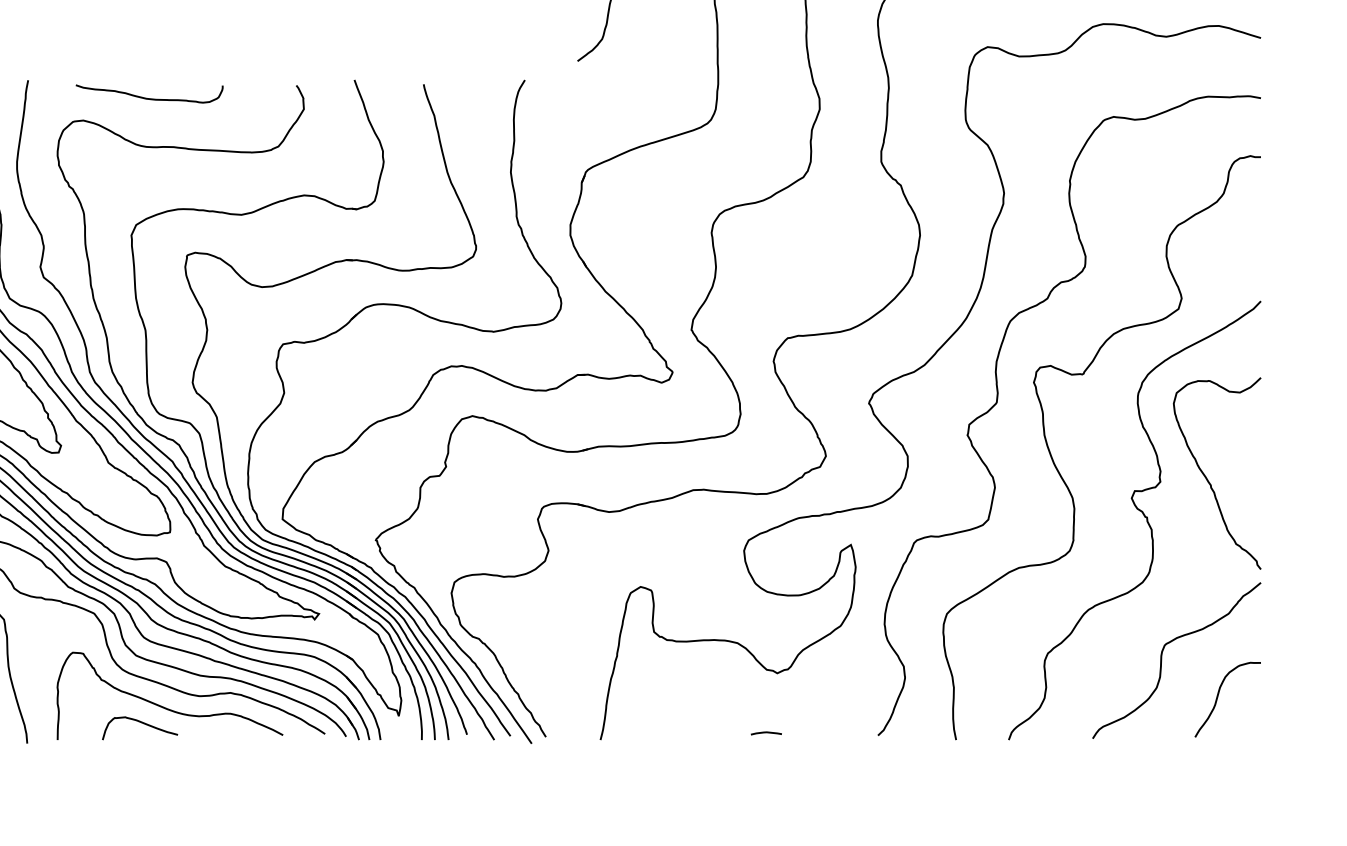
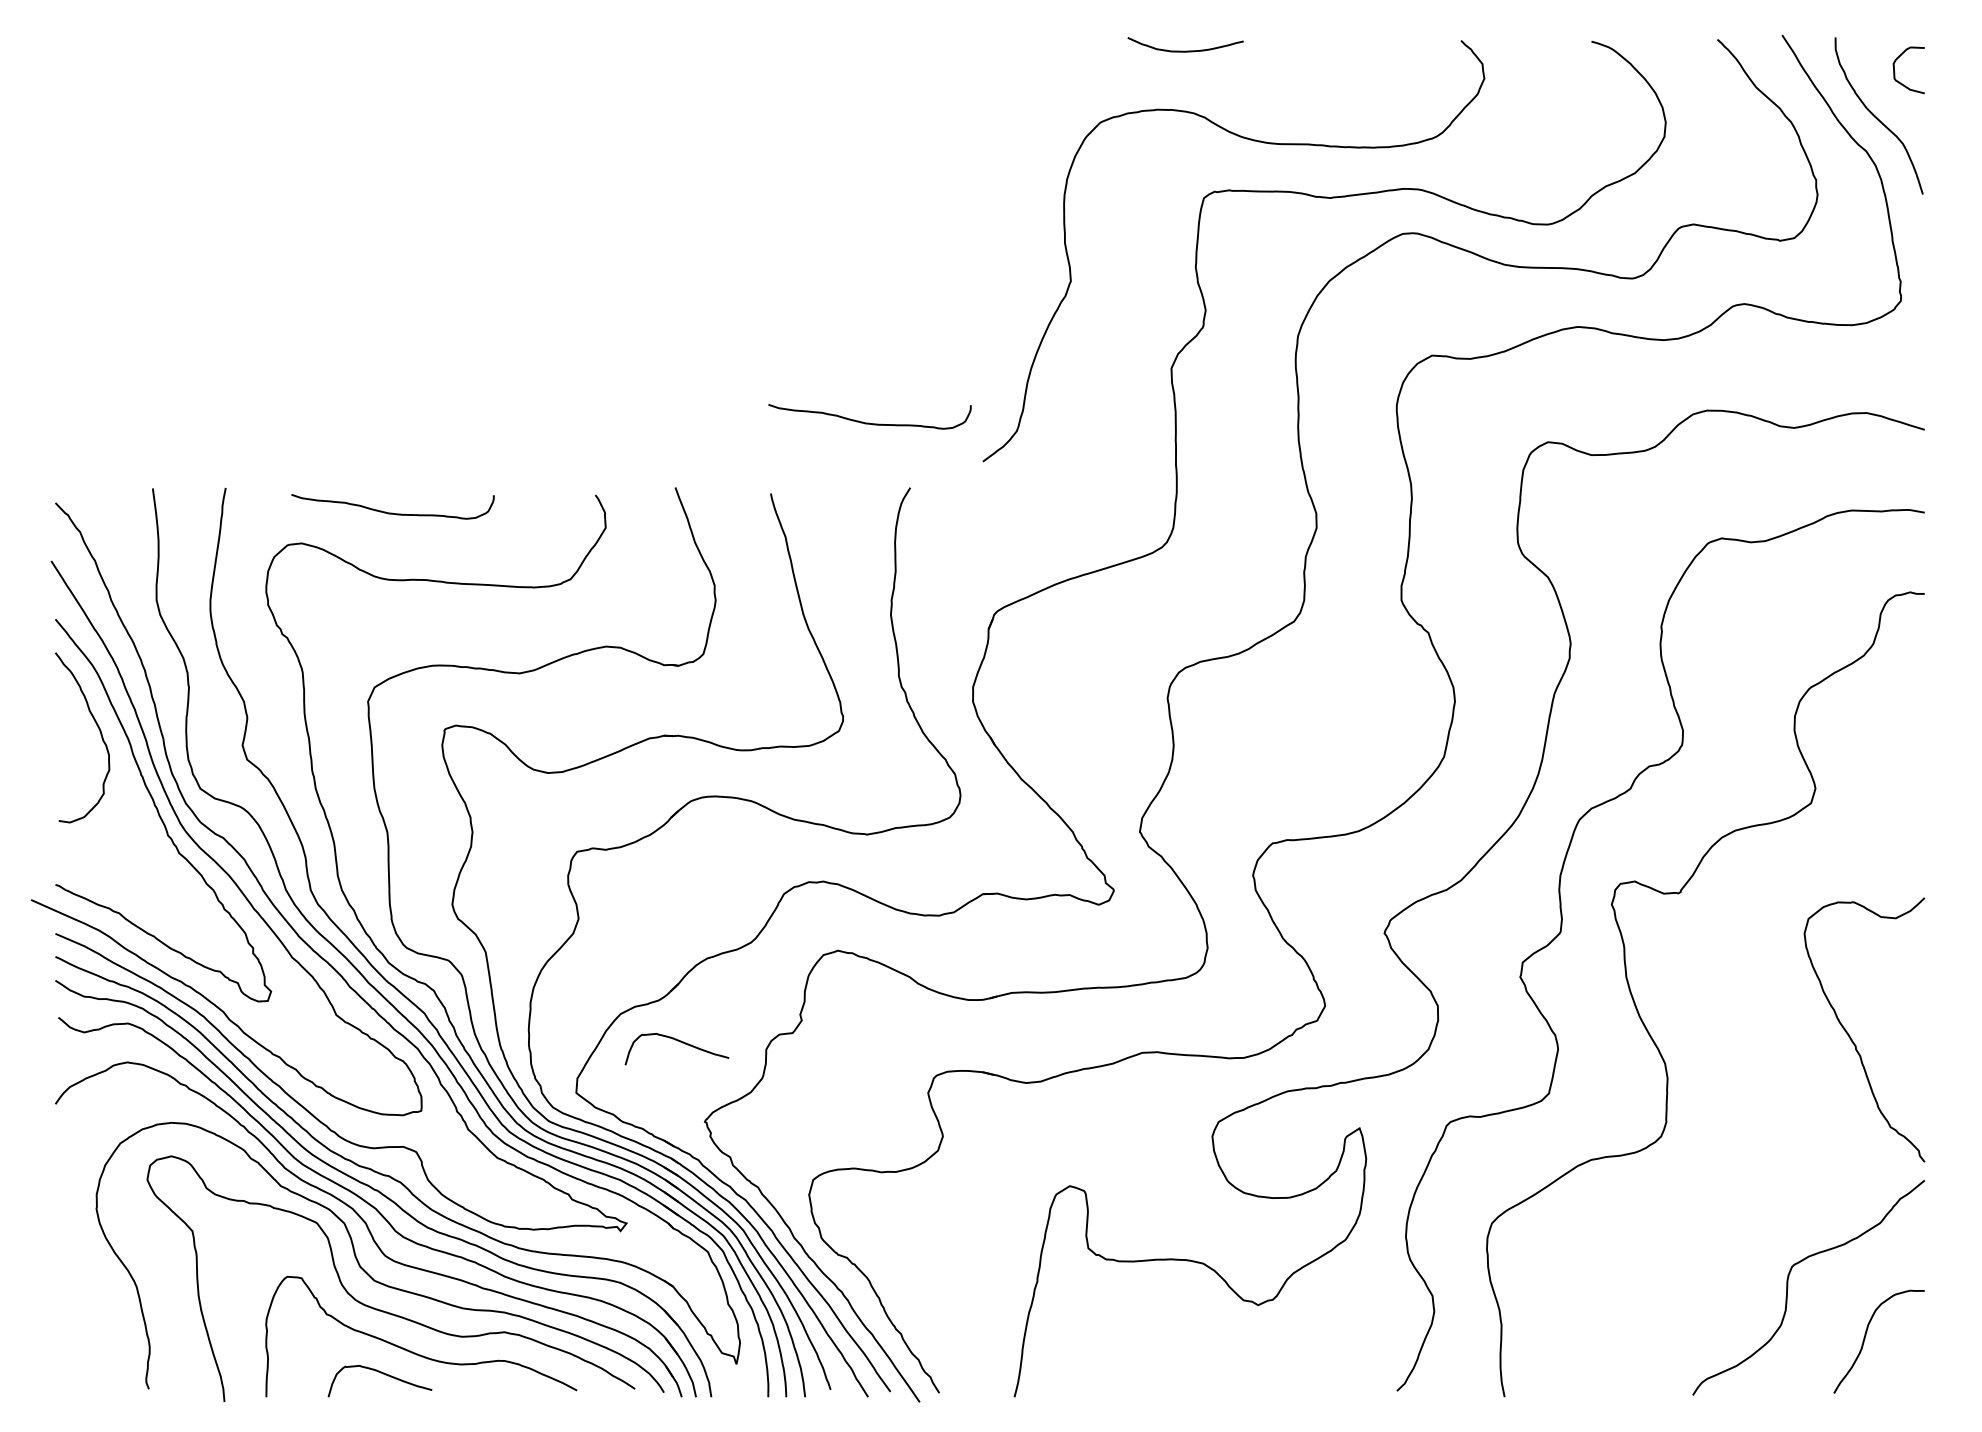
curve: (495, 32) -> (869, 422), added
curve: (355, 481) -> (677, 1041), added
curve: (1142, 513) -> (1761, 1085), removed
curve: (765, 733) -> (1242, 1387), removed

